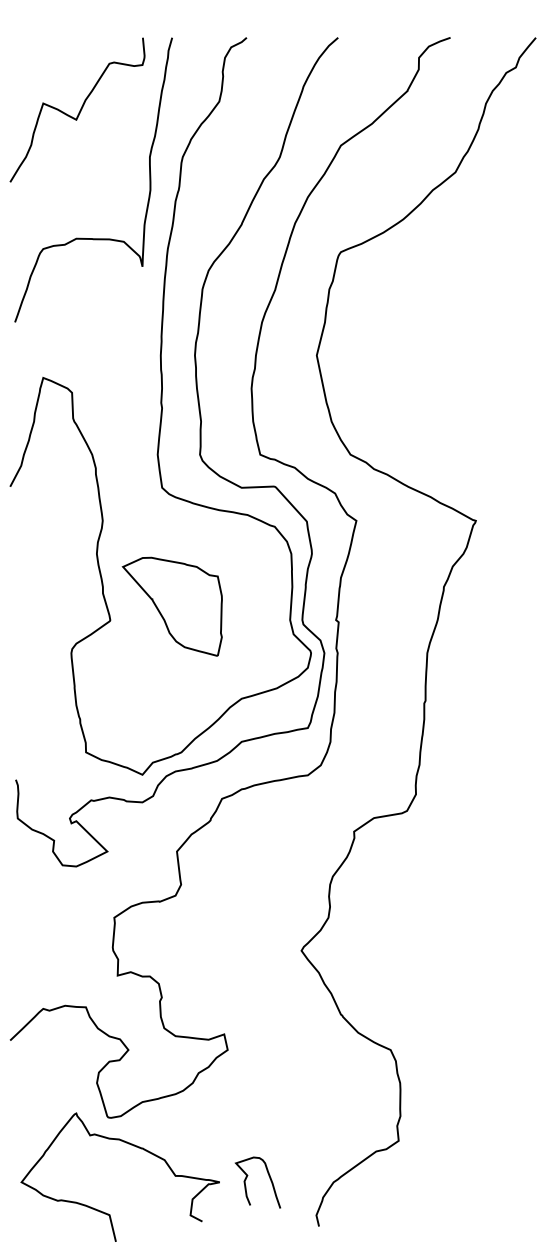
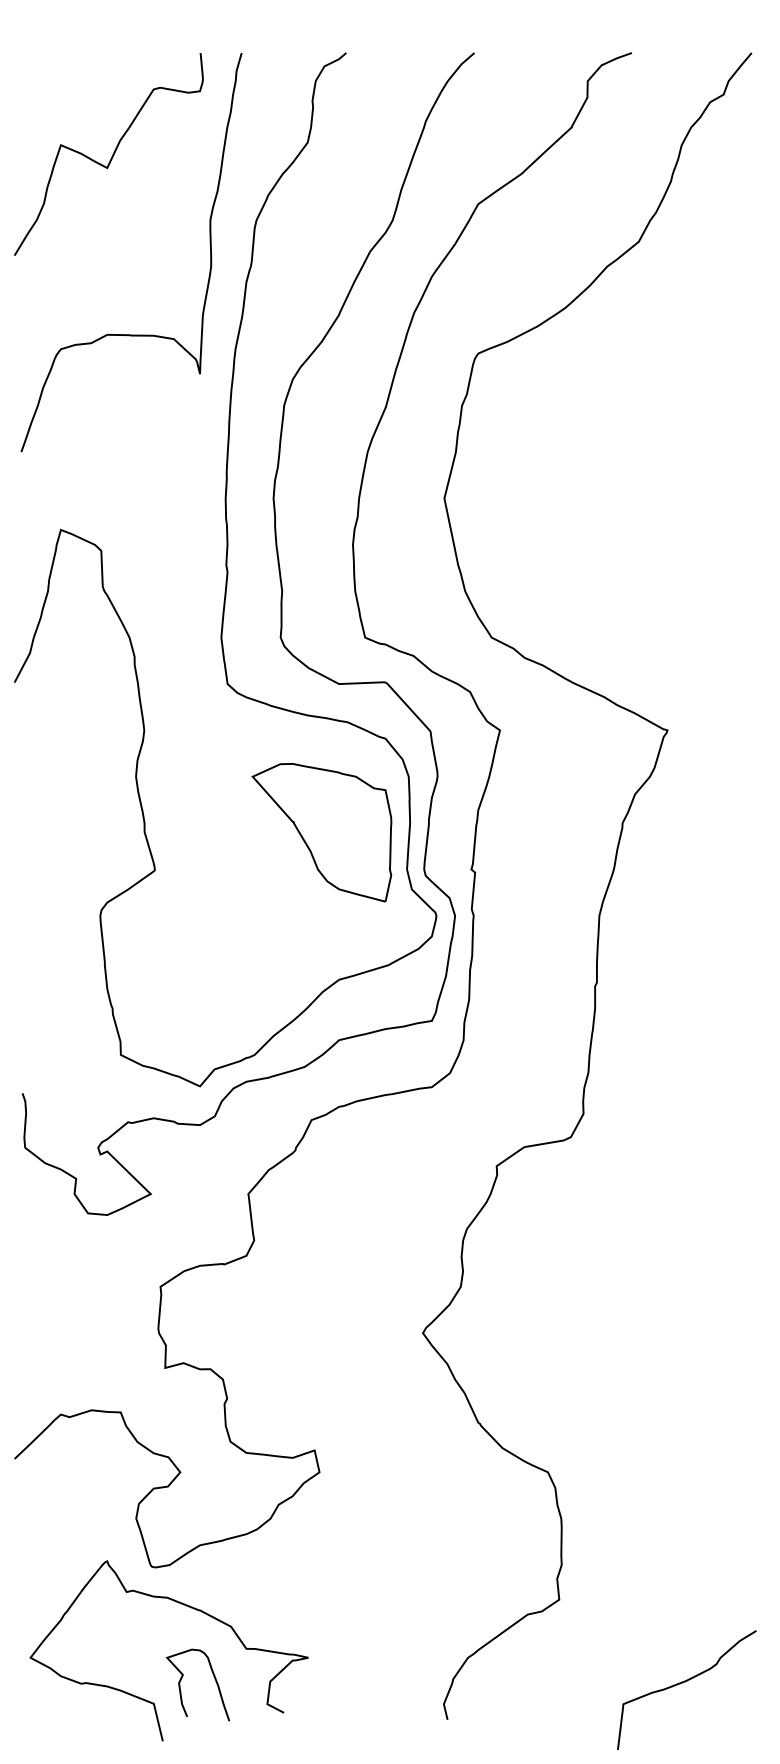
part: (171, 606) -> (320, 832), moved
curve: (247, 1177) -> (183, 1677), moved
curve: (488, 1200) -> (685, 1683), added

